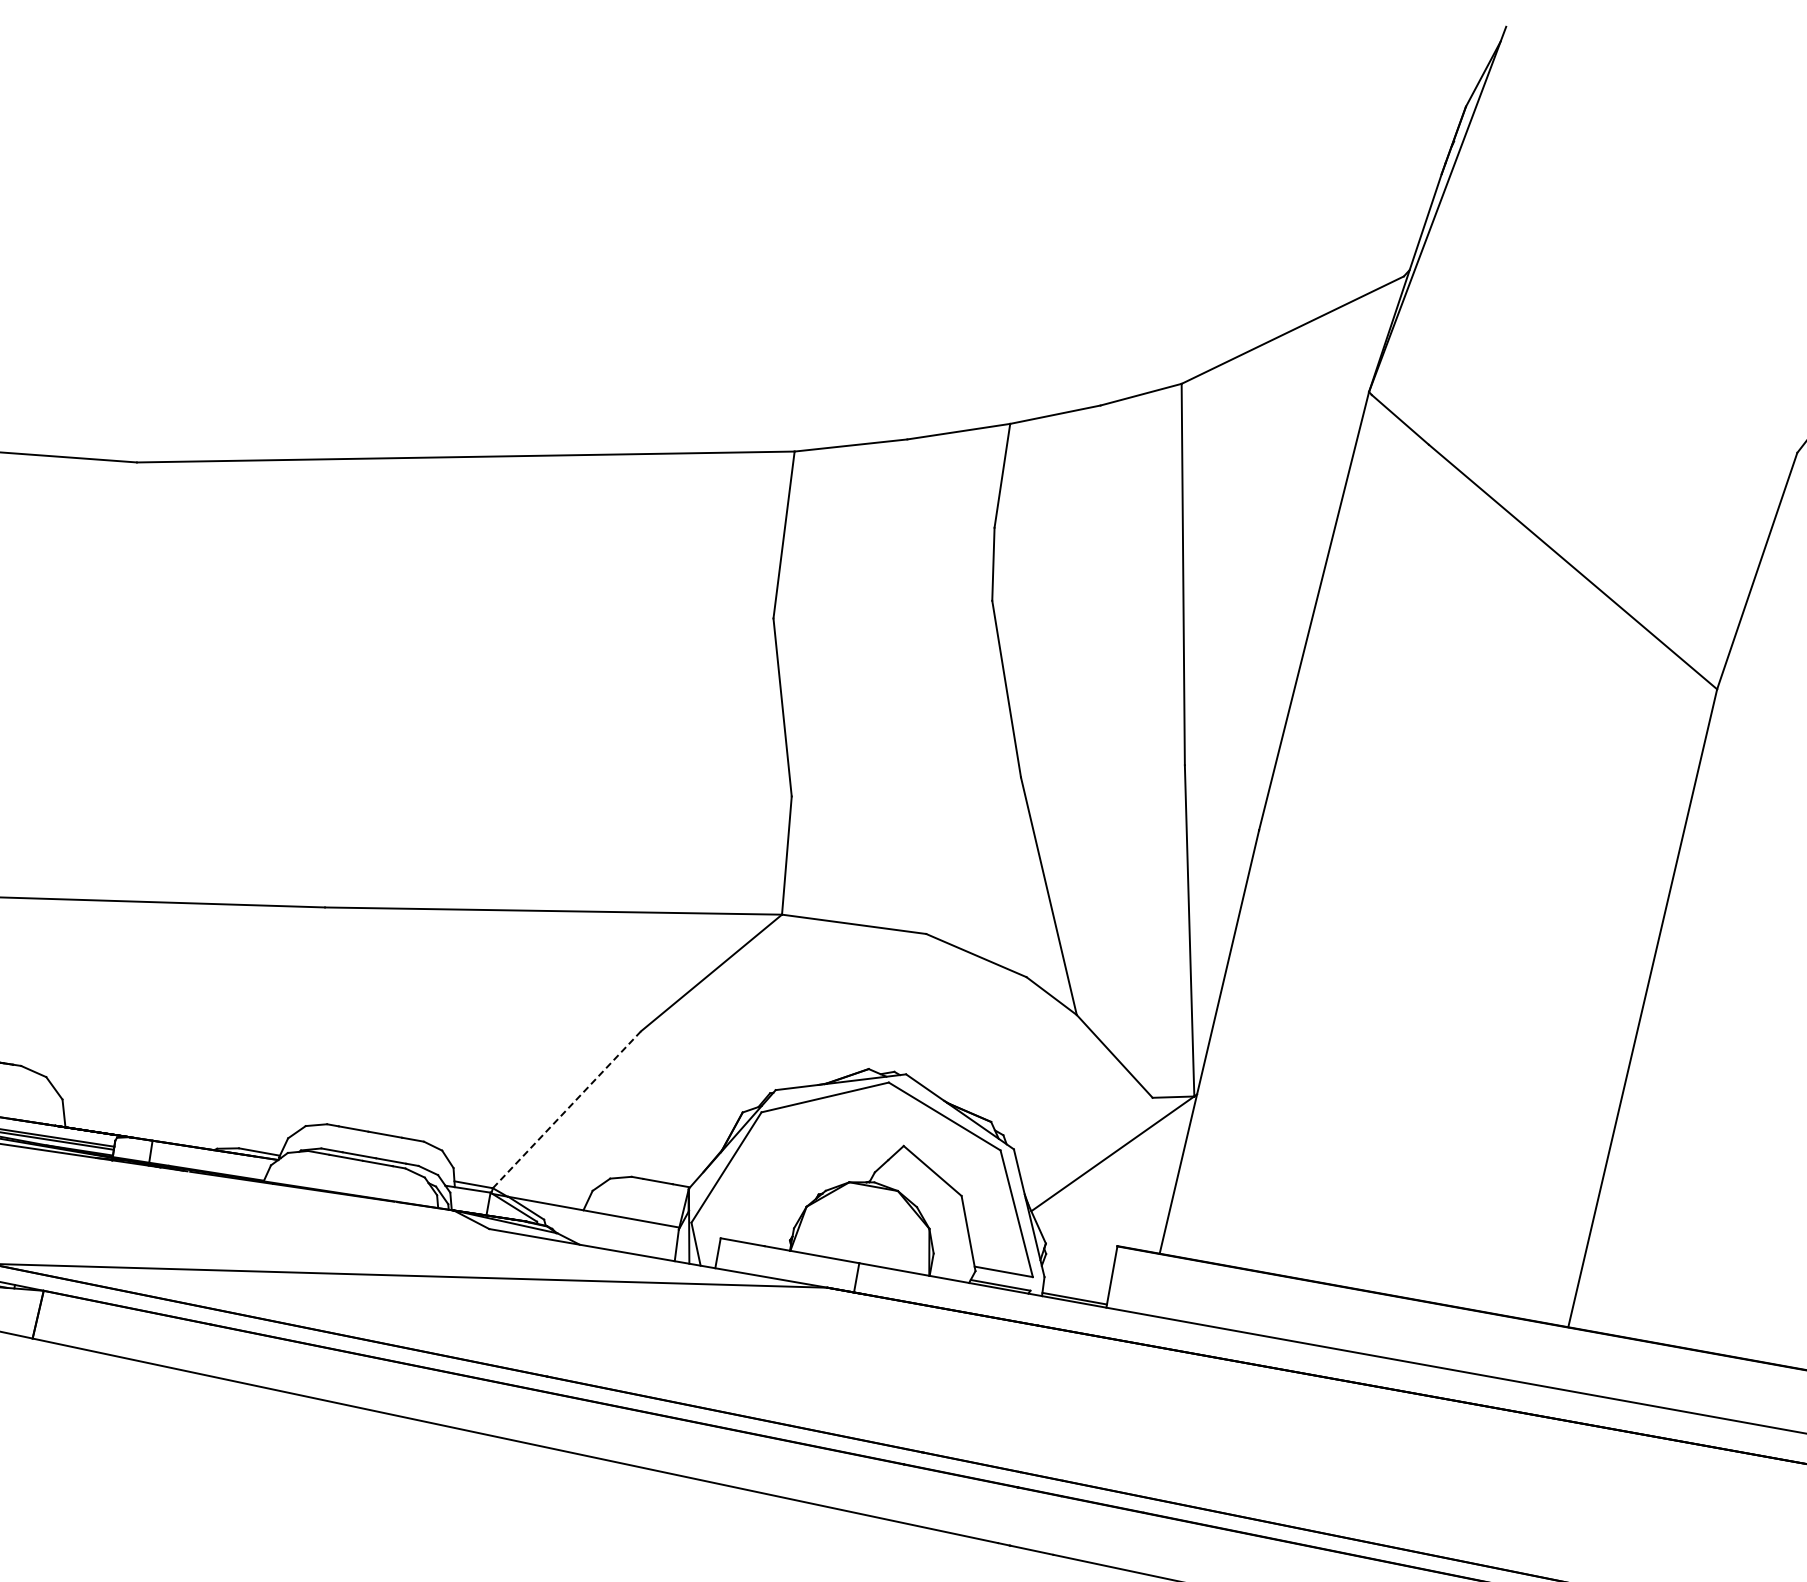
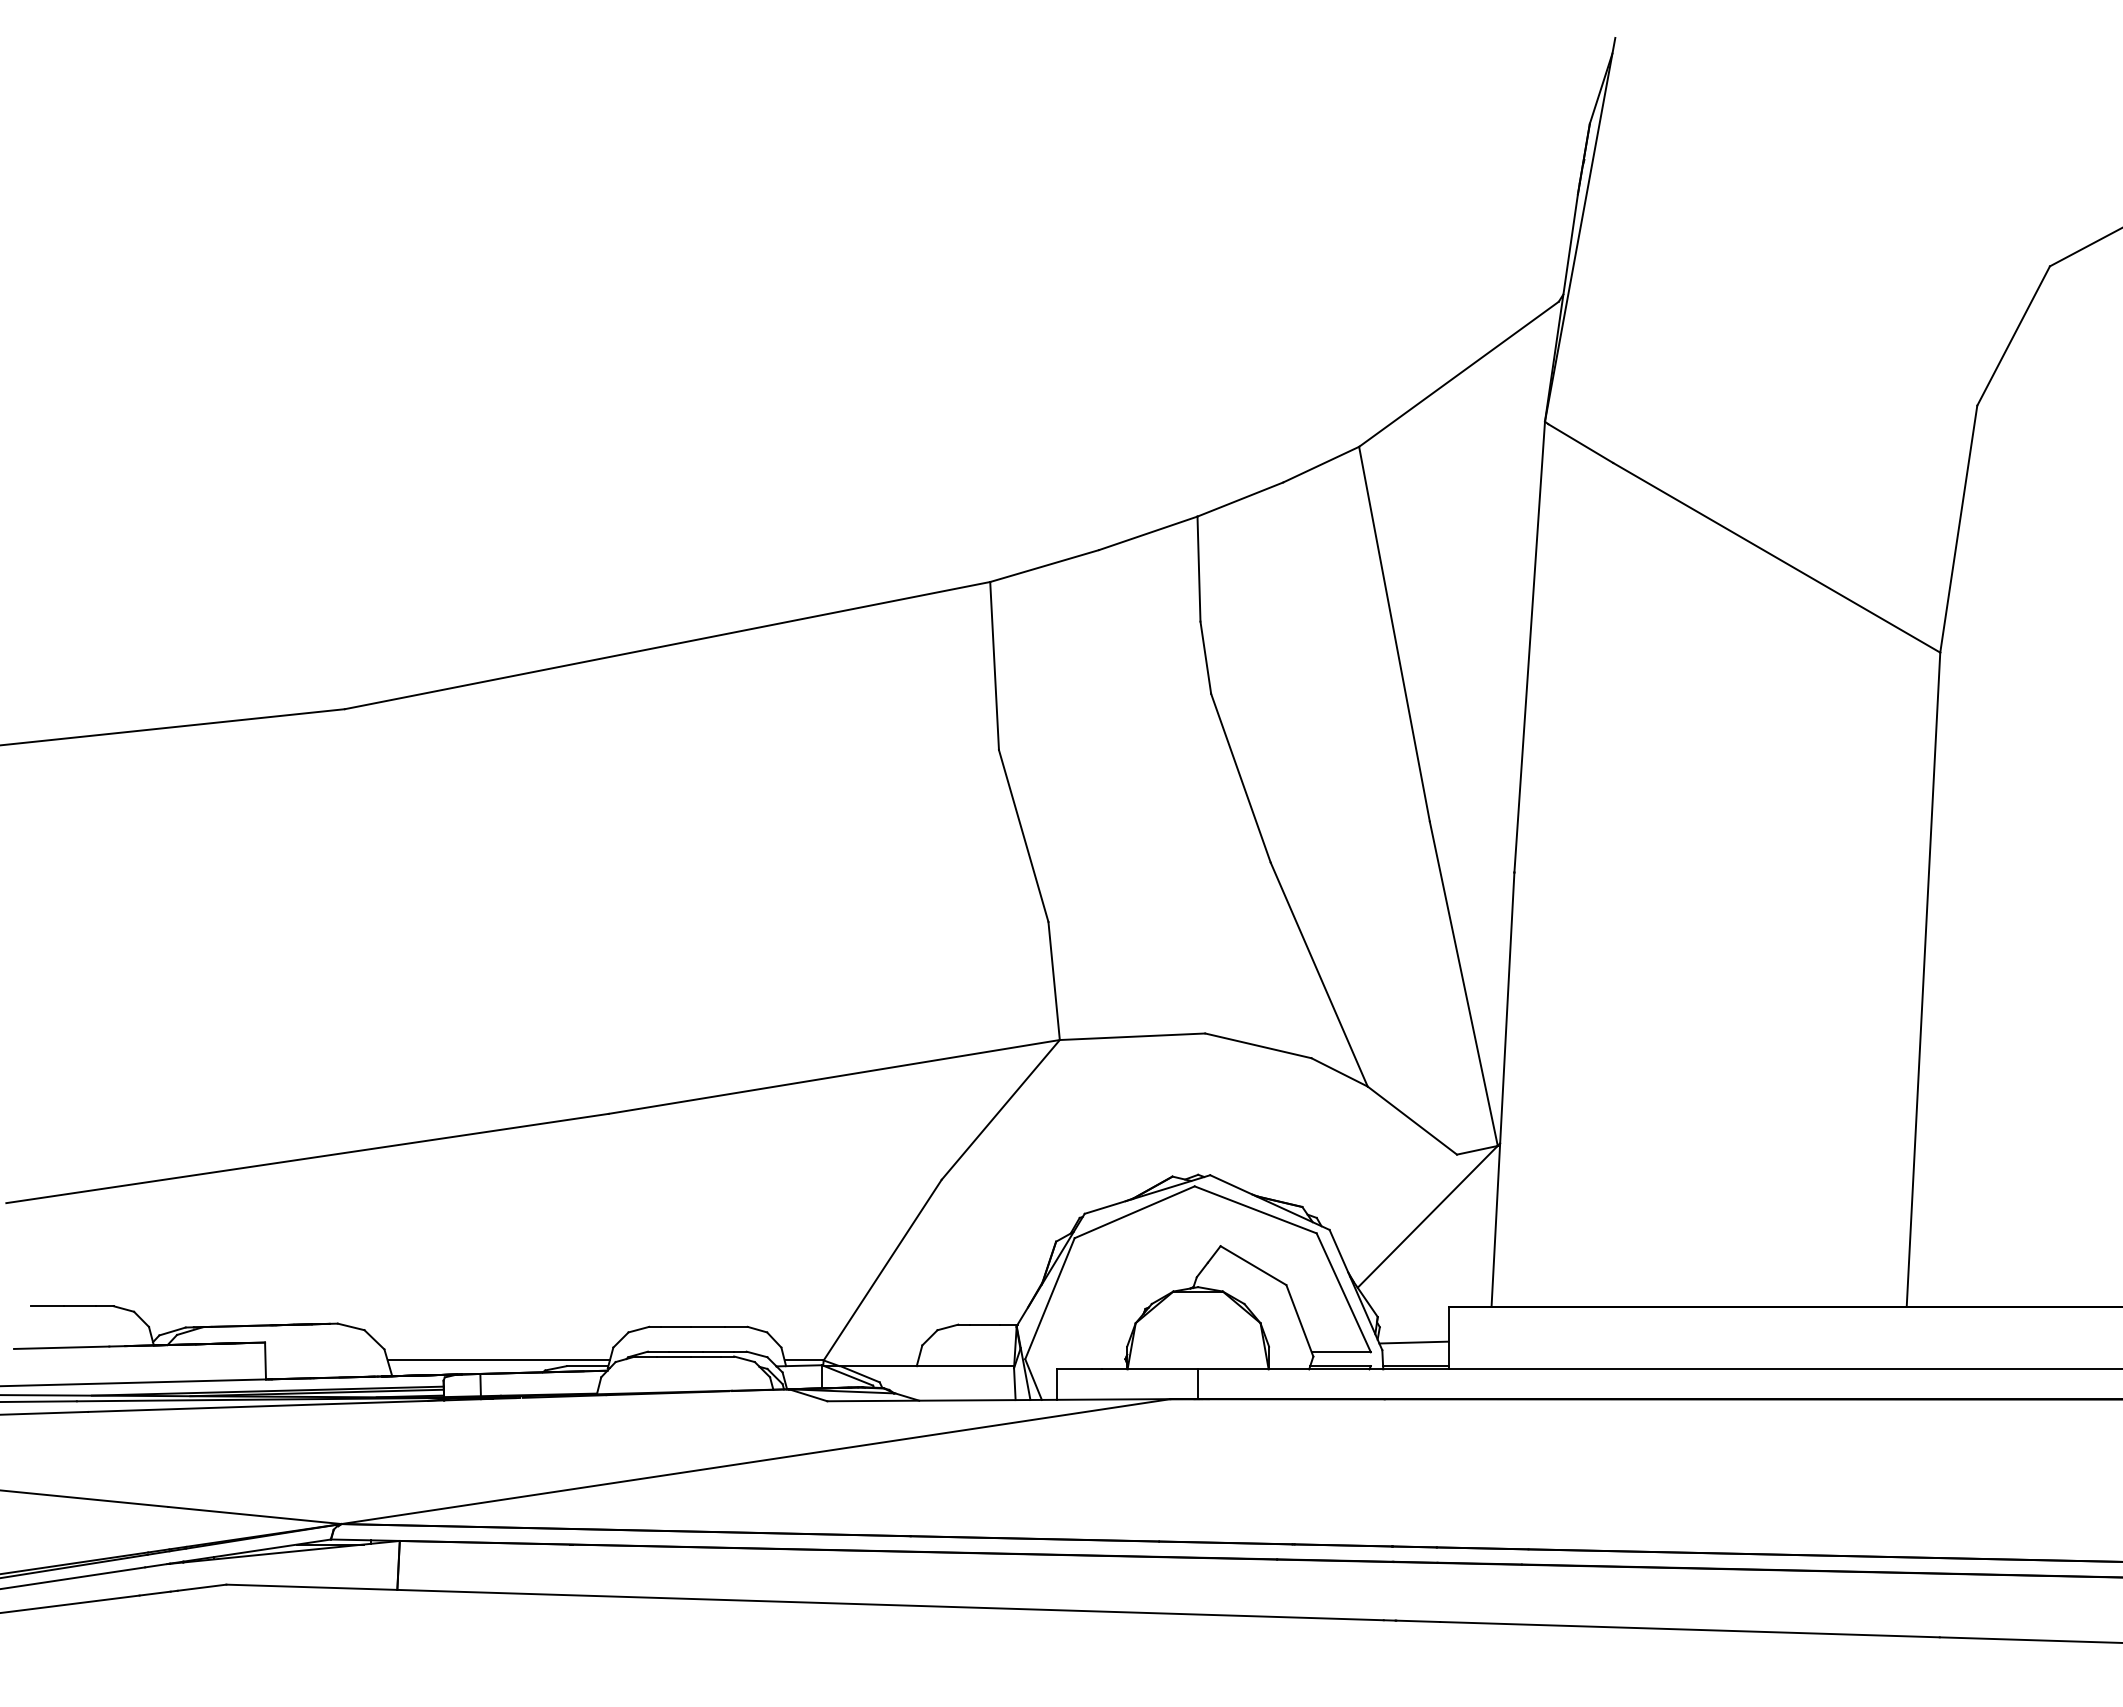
line: (566, 1110) -> (882, 1270), dashed -> solid
line: (172, 1130) -> (498, 1360), added
line: (1076, 1274) -> (1413, 1342), added

